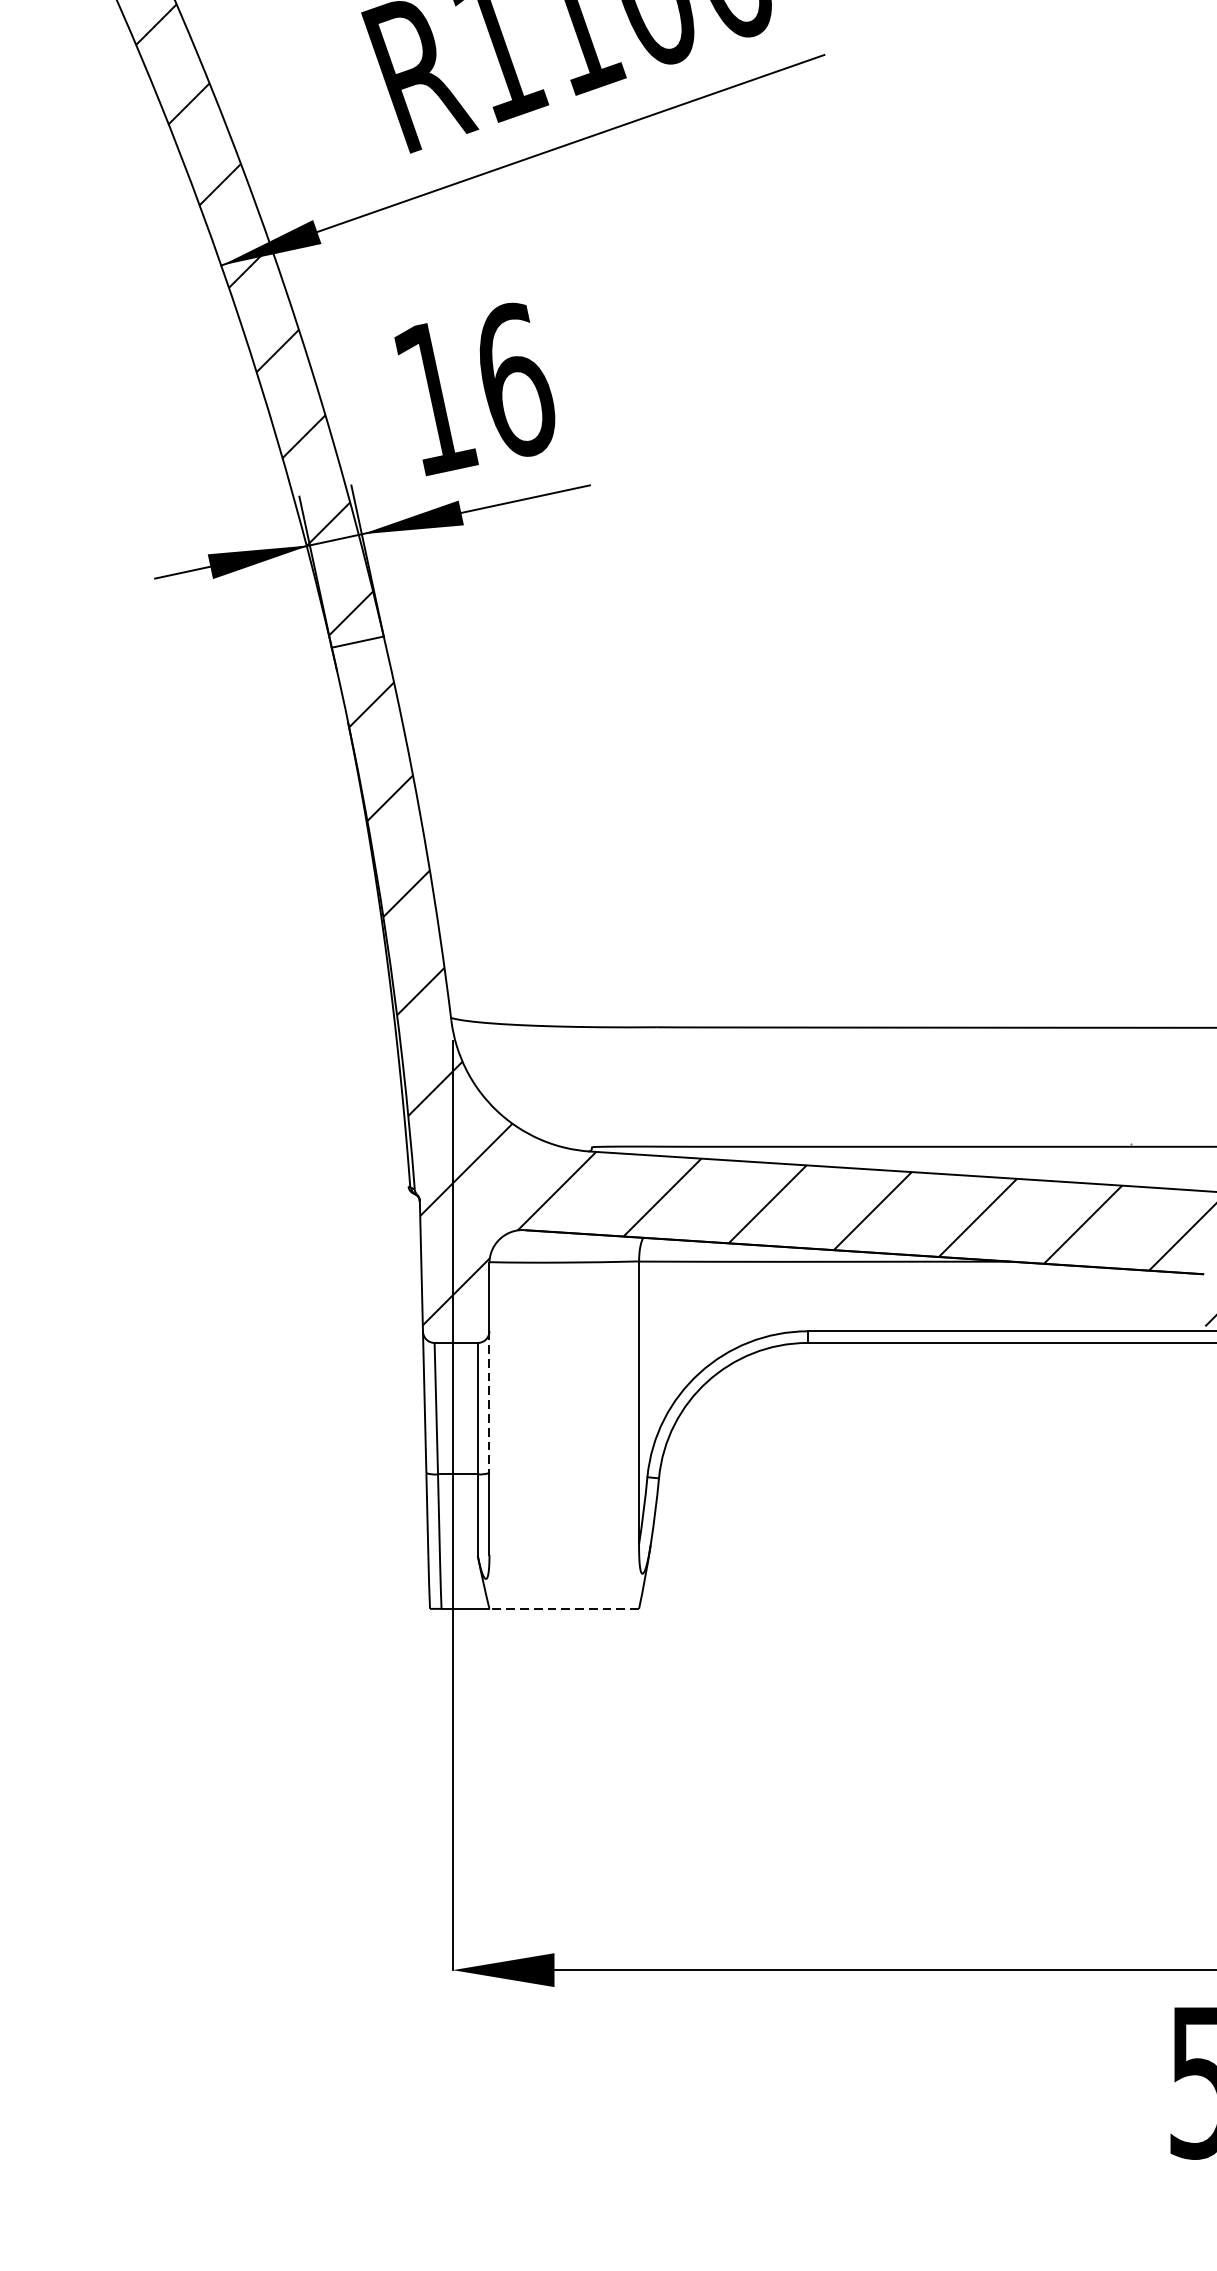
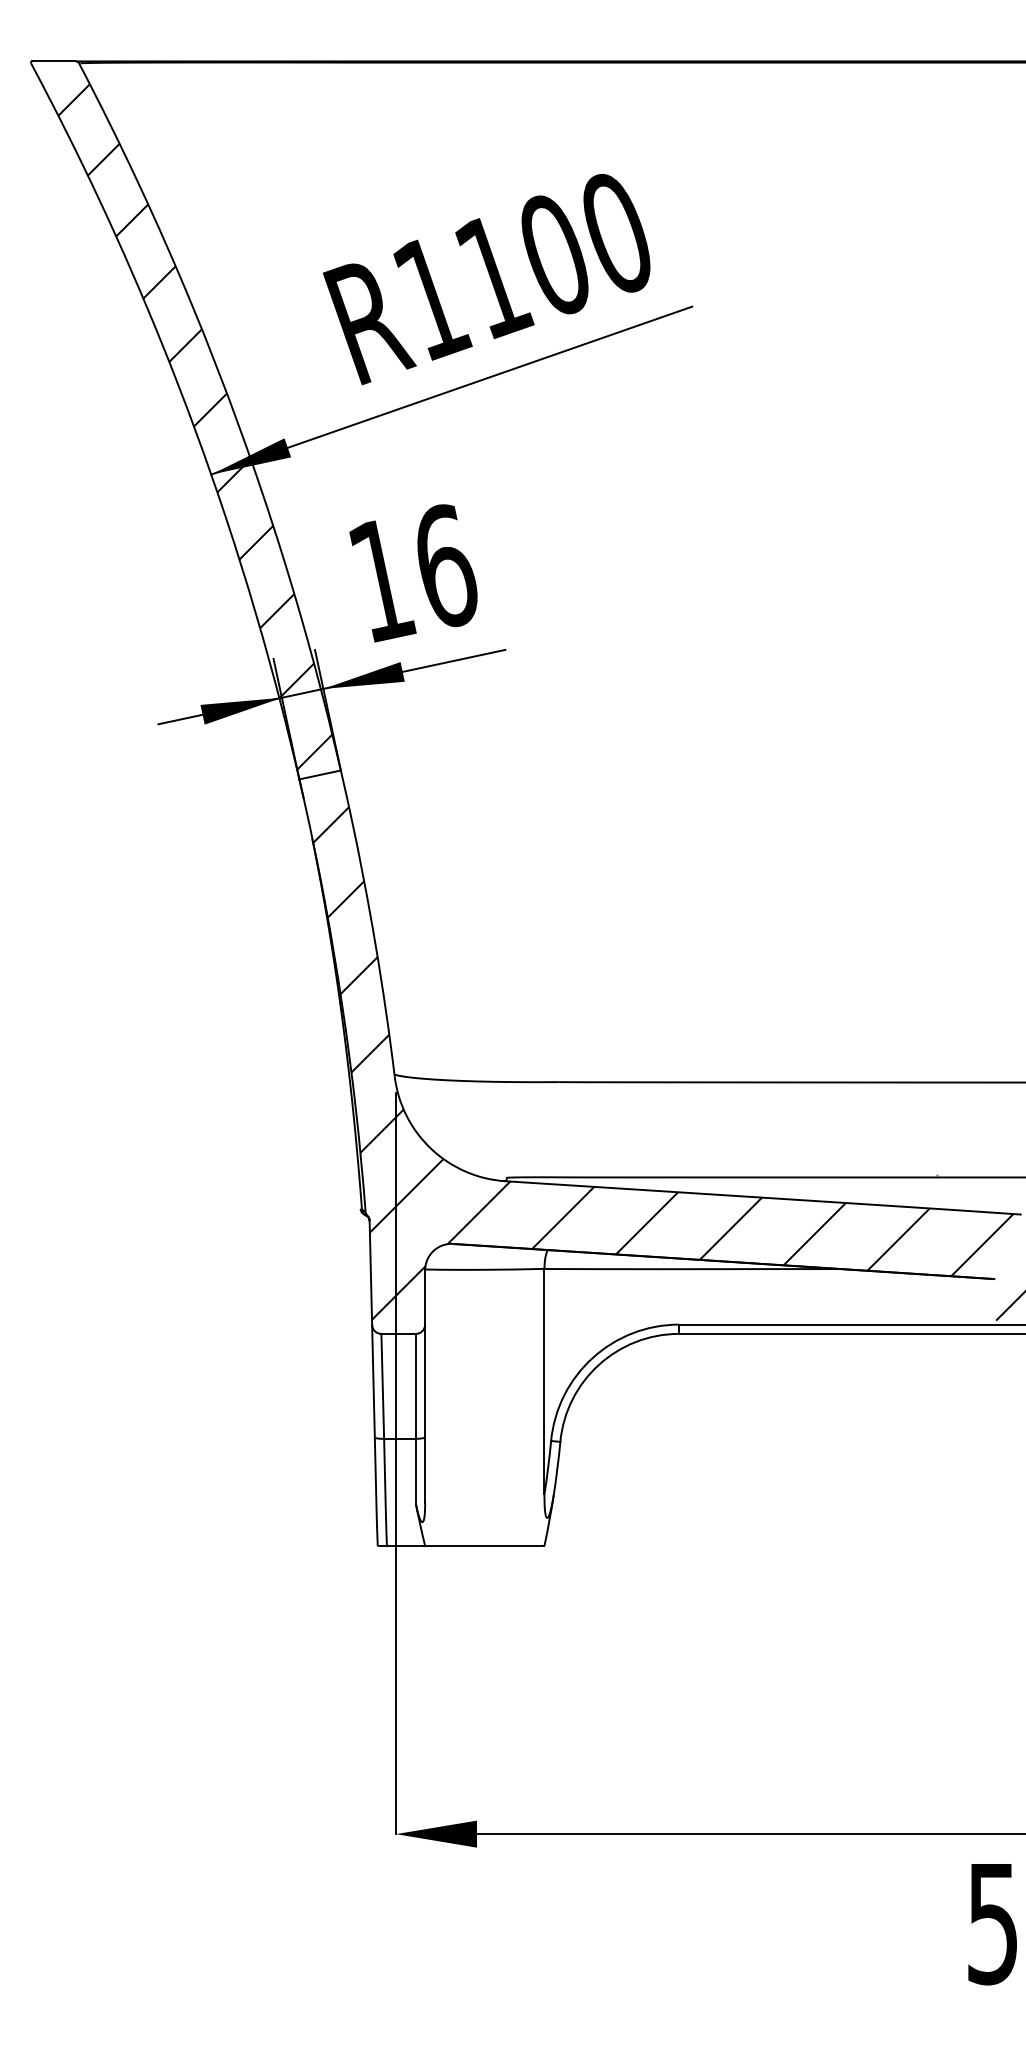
line: (489, 1402) -> (425, 1381), dashed -> solid
line: (563, 1608) -> (484, 1545), dashed -> solid

